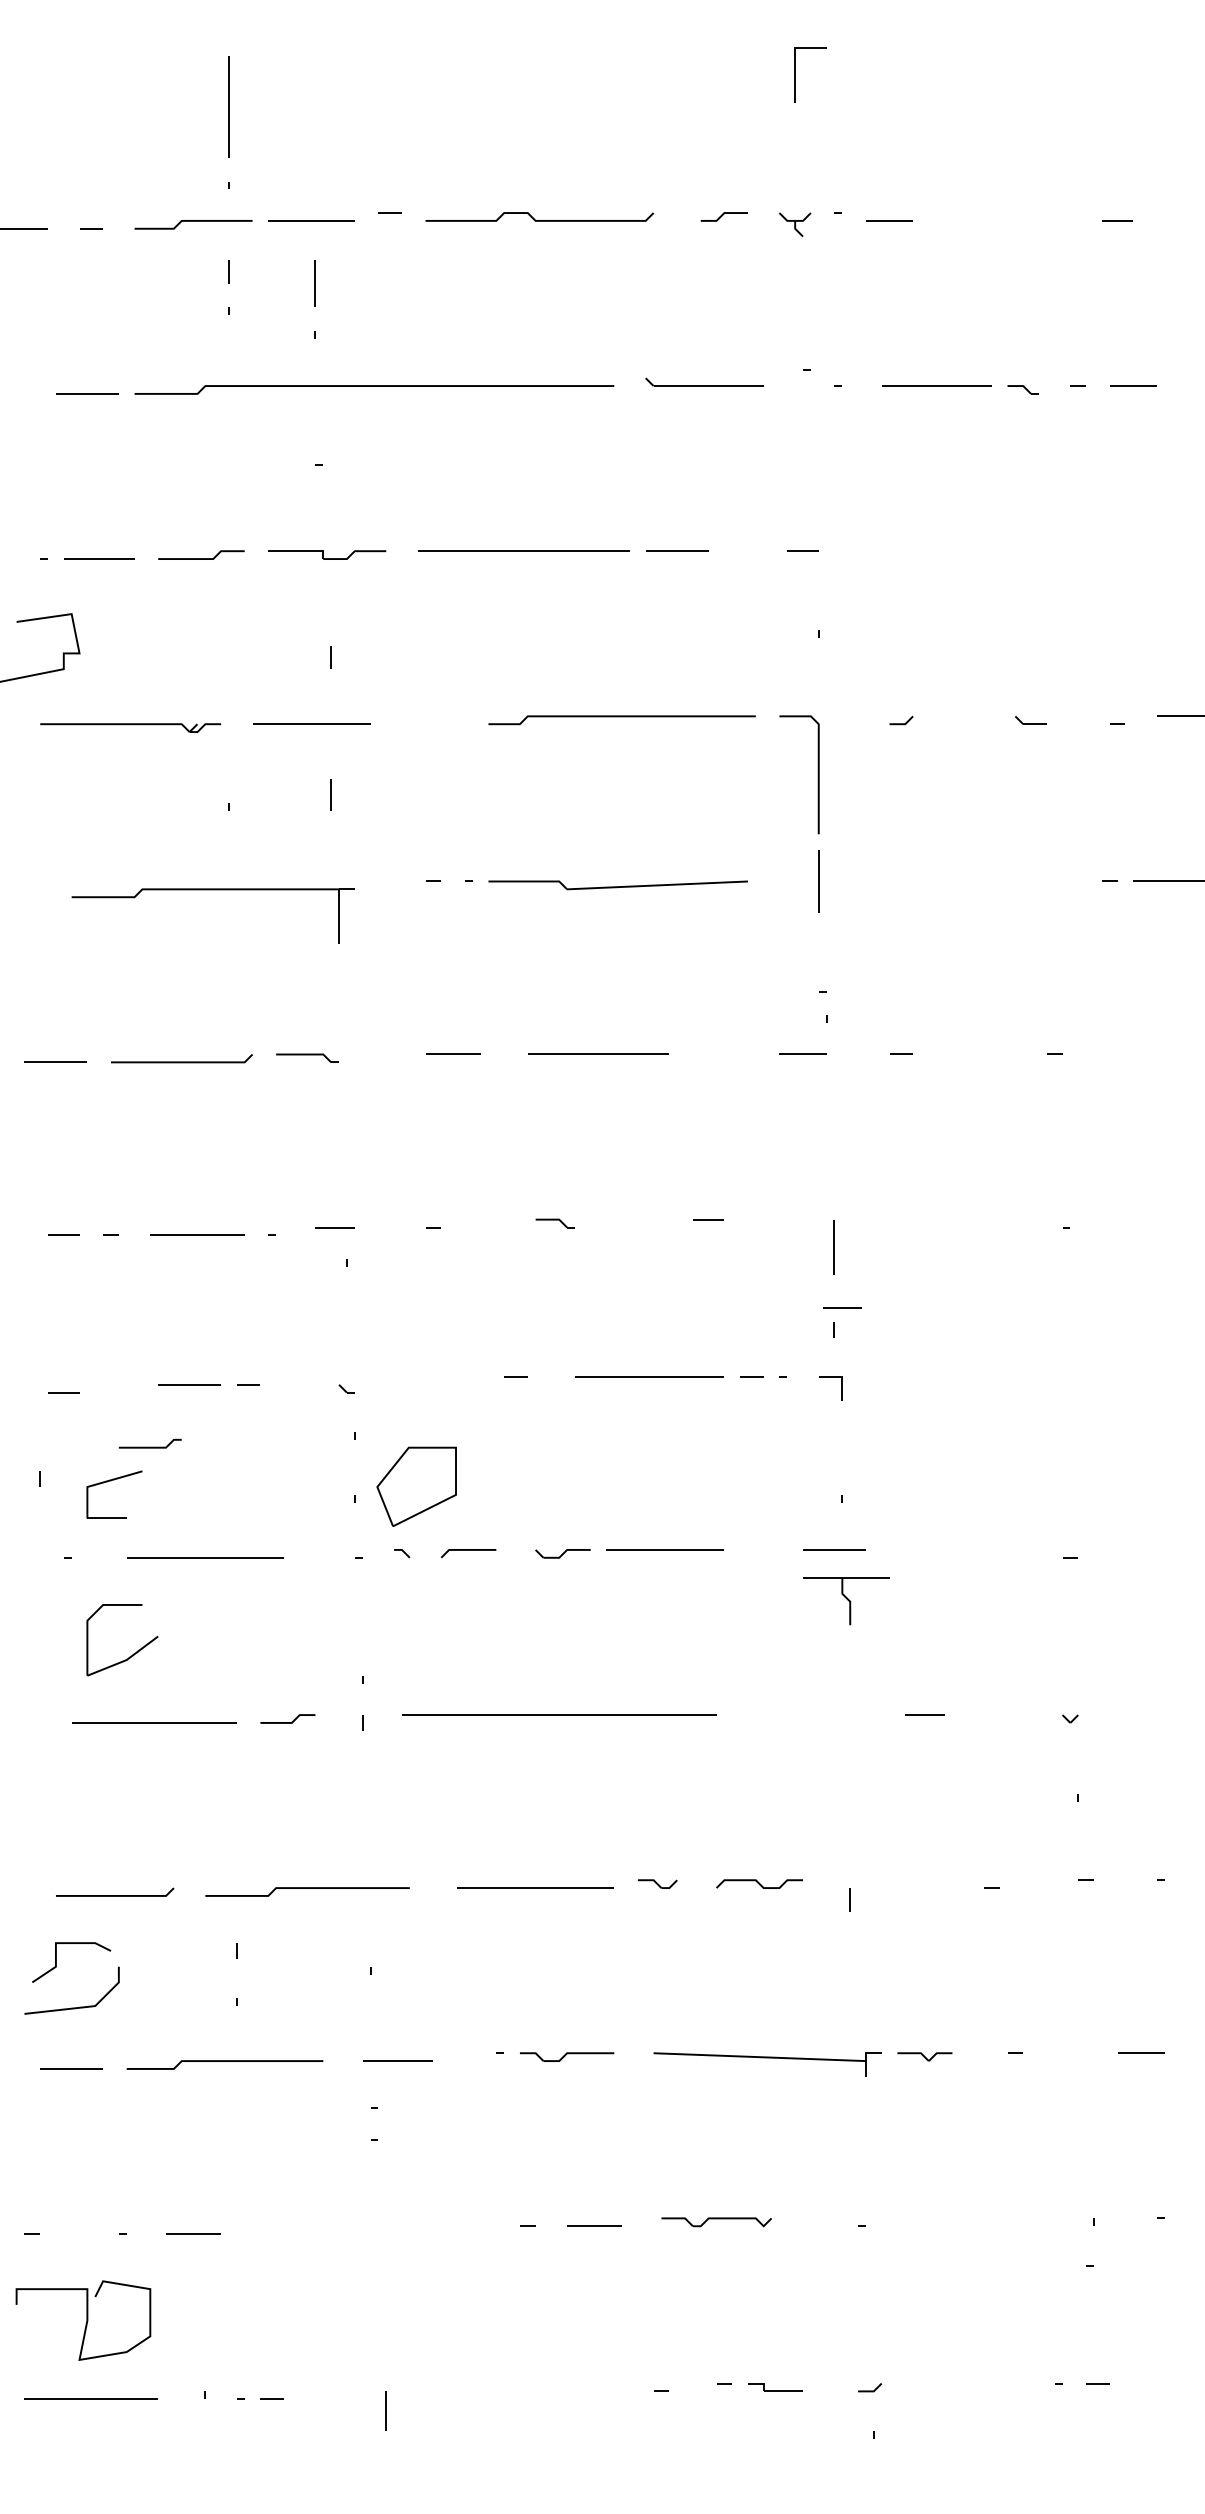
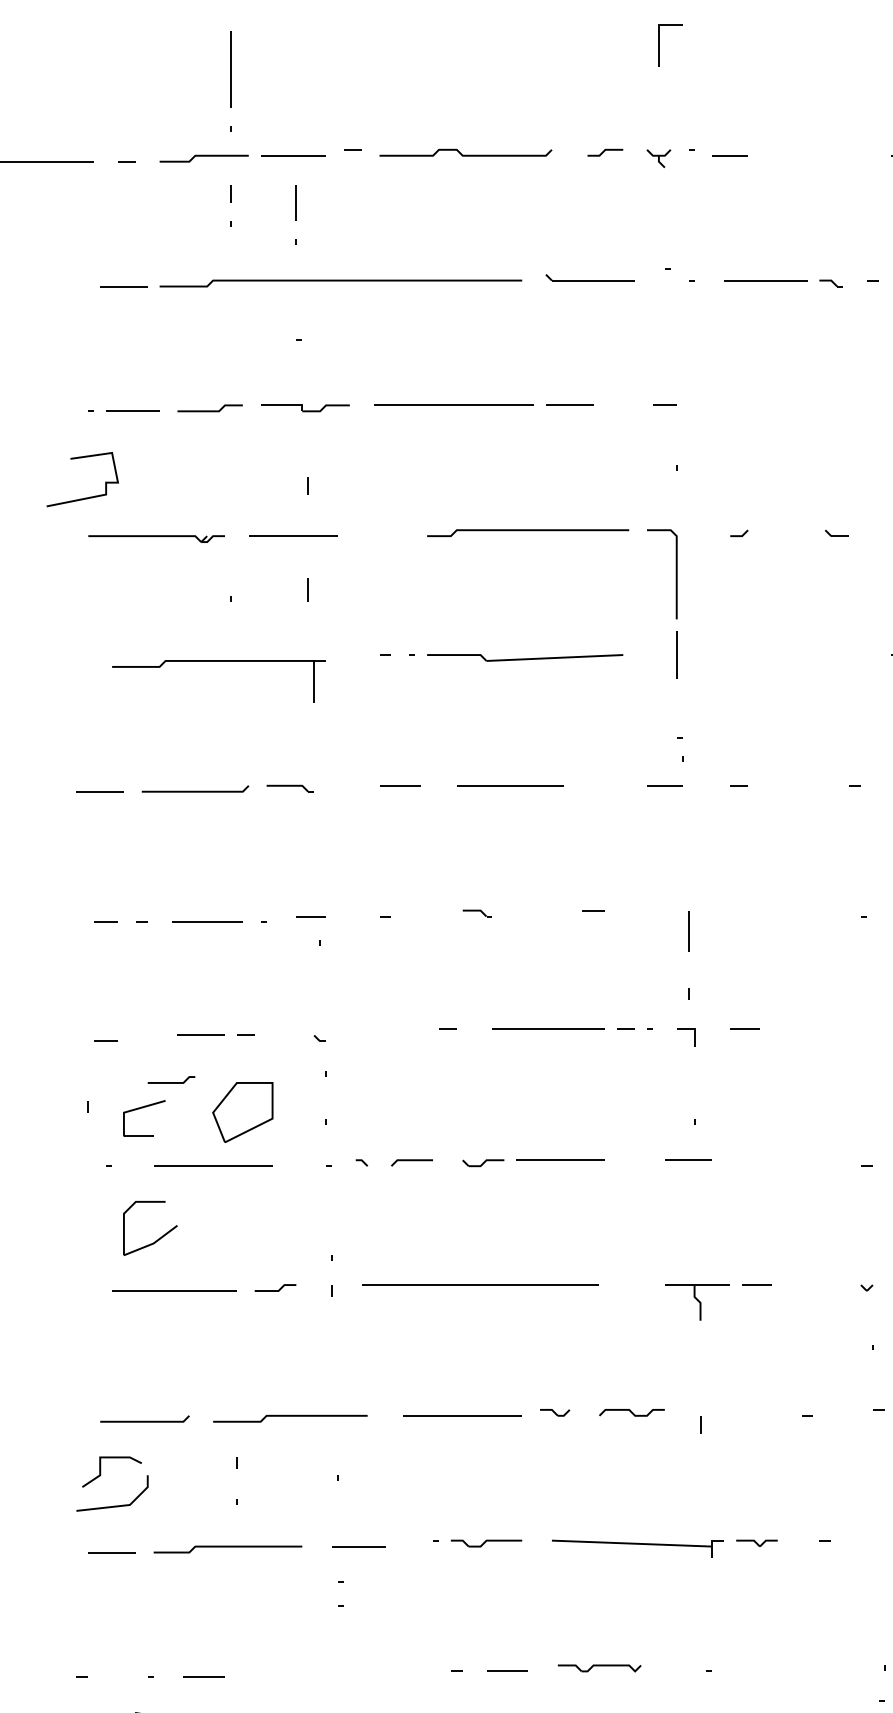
line: (842, 1307) -> (745, 1029), moved
part: (416, 1486) -> (242, 1112), moved
part: (846, 1601) -> (697, 1302), moved

